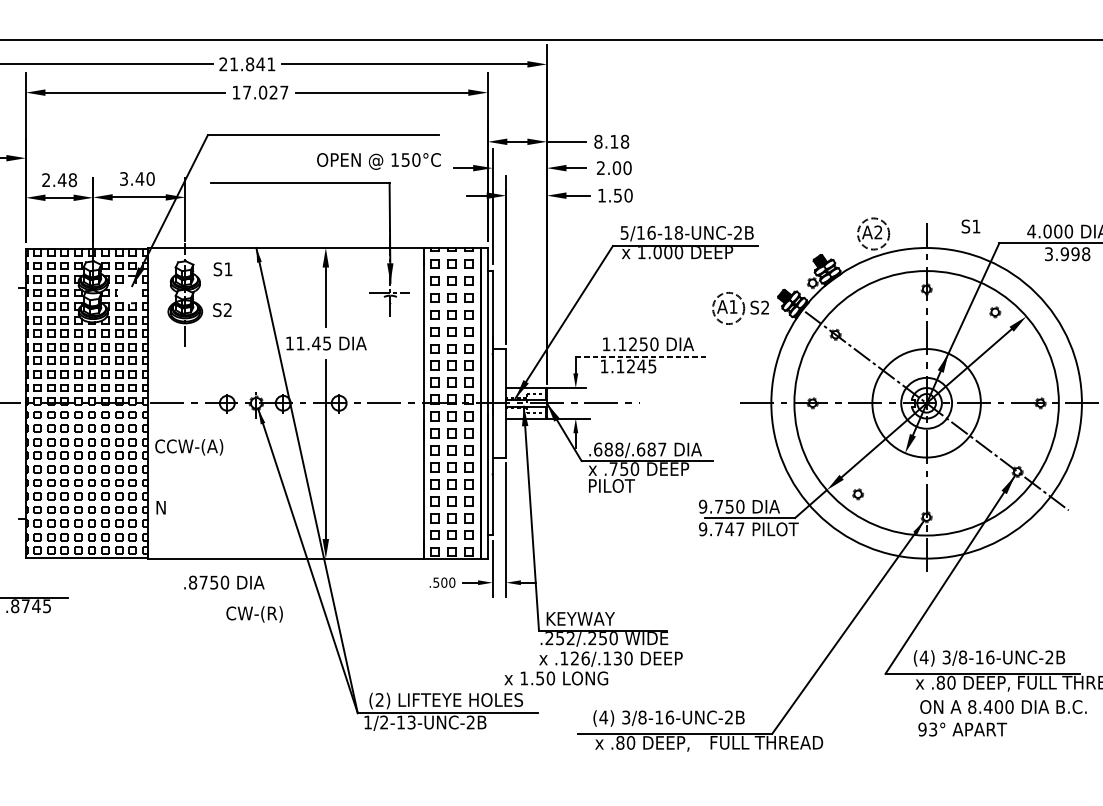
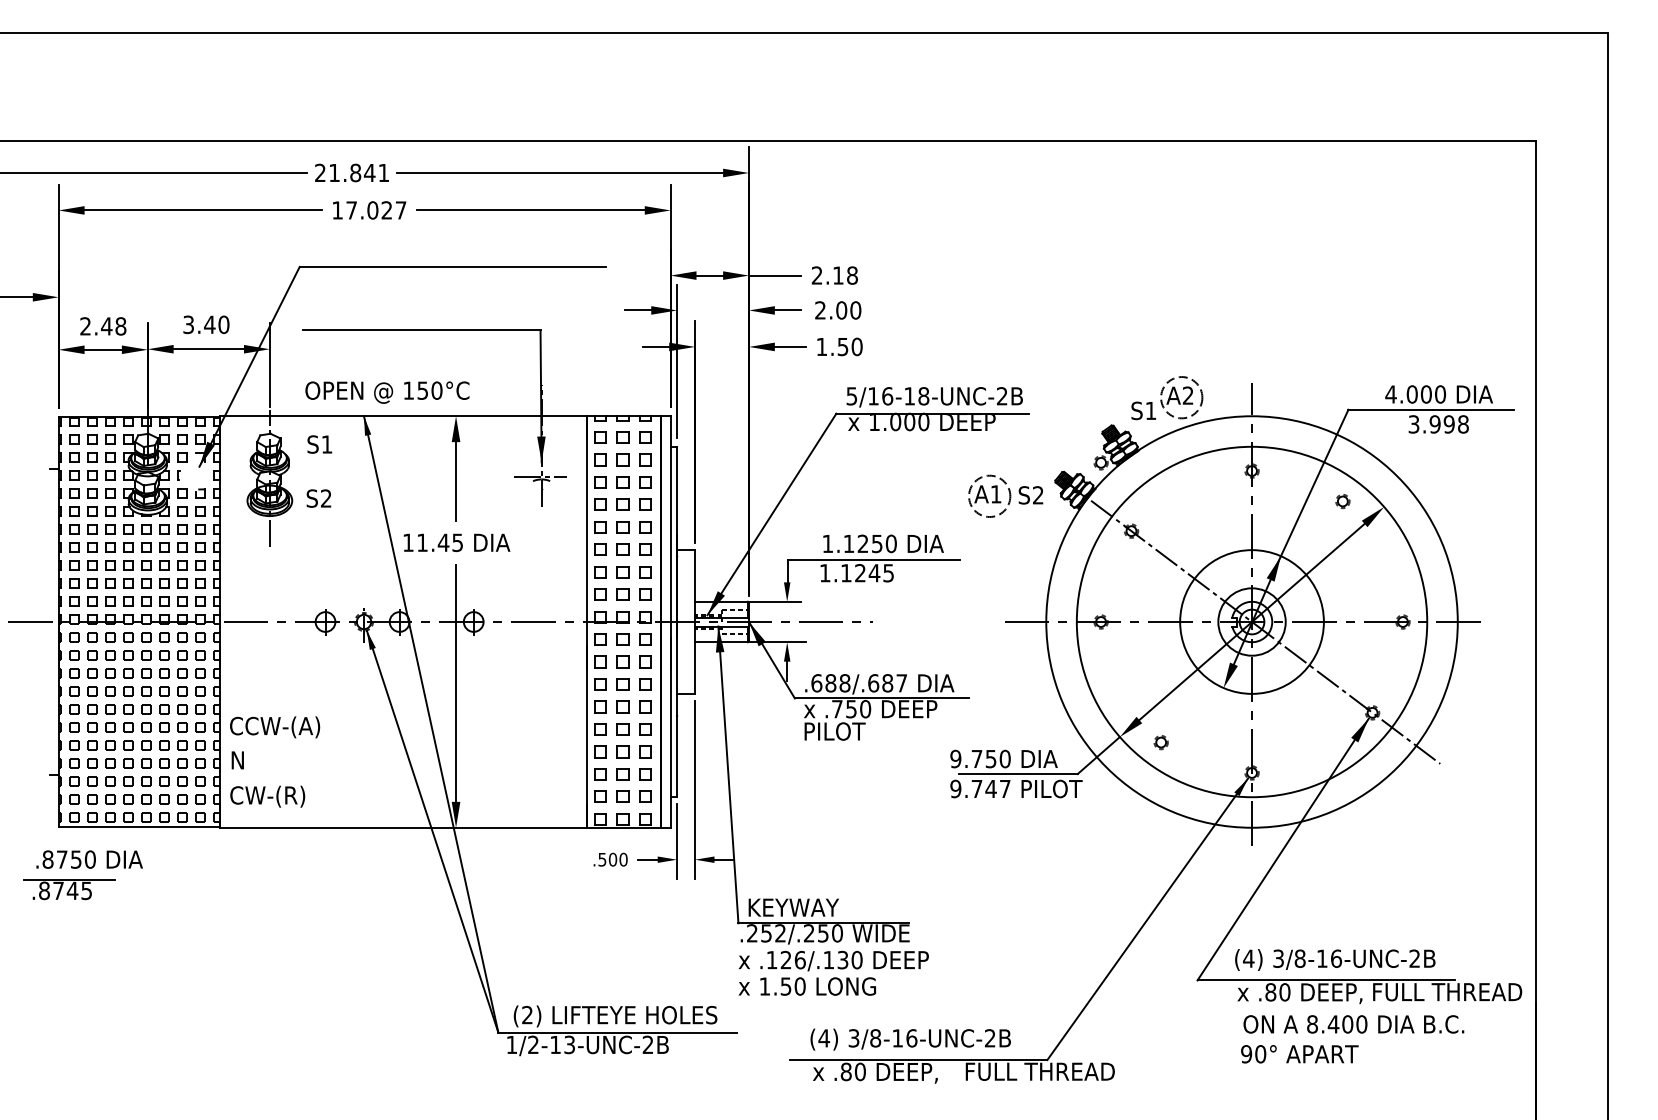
text: (597, 141) -> (816, 275), 8.18 -> 2.18
text: (379, 161) -> (387, 392), moved
text: (970, 226) -> (1143, 410), moved
line: (640, 356) -> (873, 560), dashed -> solid
text: (189, 447) -> (275, 727), moved
text: (224, 582) -> (89, 859), moved
text: (254, 614) -> (267, 796), moved
text: (555, 678) -> (806, 986), moved
text: (933, 729) -> (1260, 1054), 93° -> 90°

